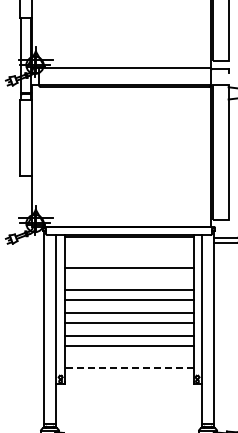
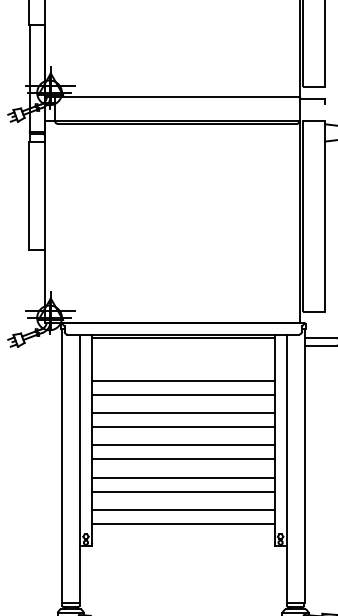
line: (128, 277) -> (182, 394), added
line: (128, 358) -> (182, 509), added
line: (129, 368) -> (183, 524), dashed -> solid

